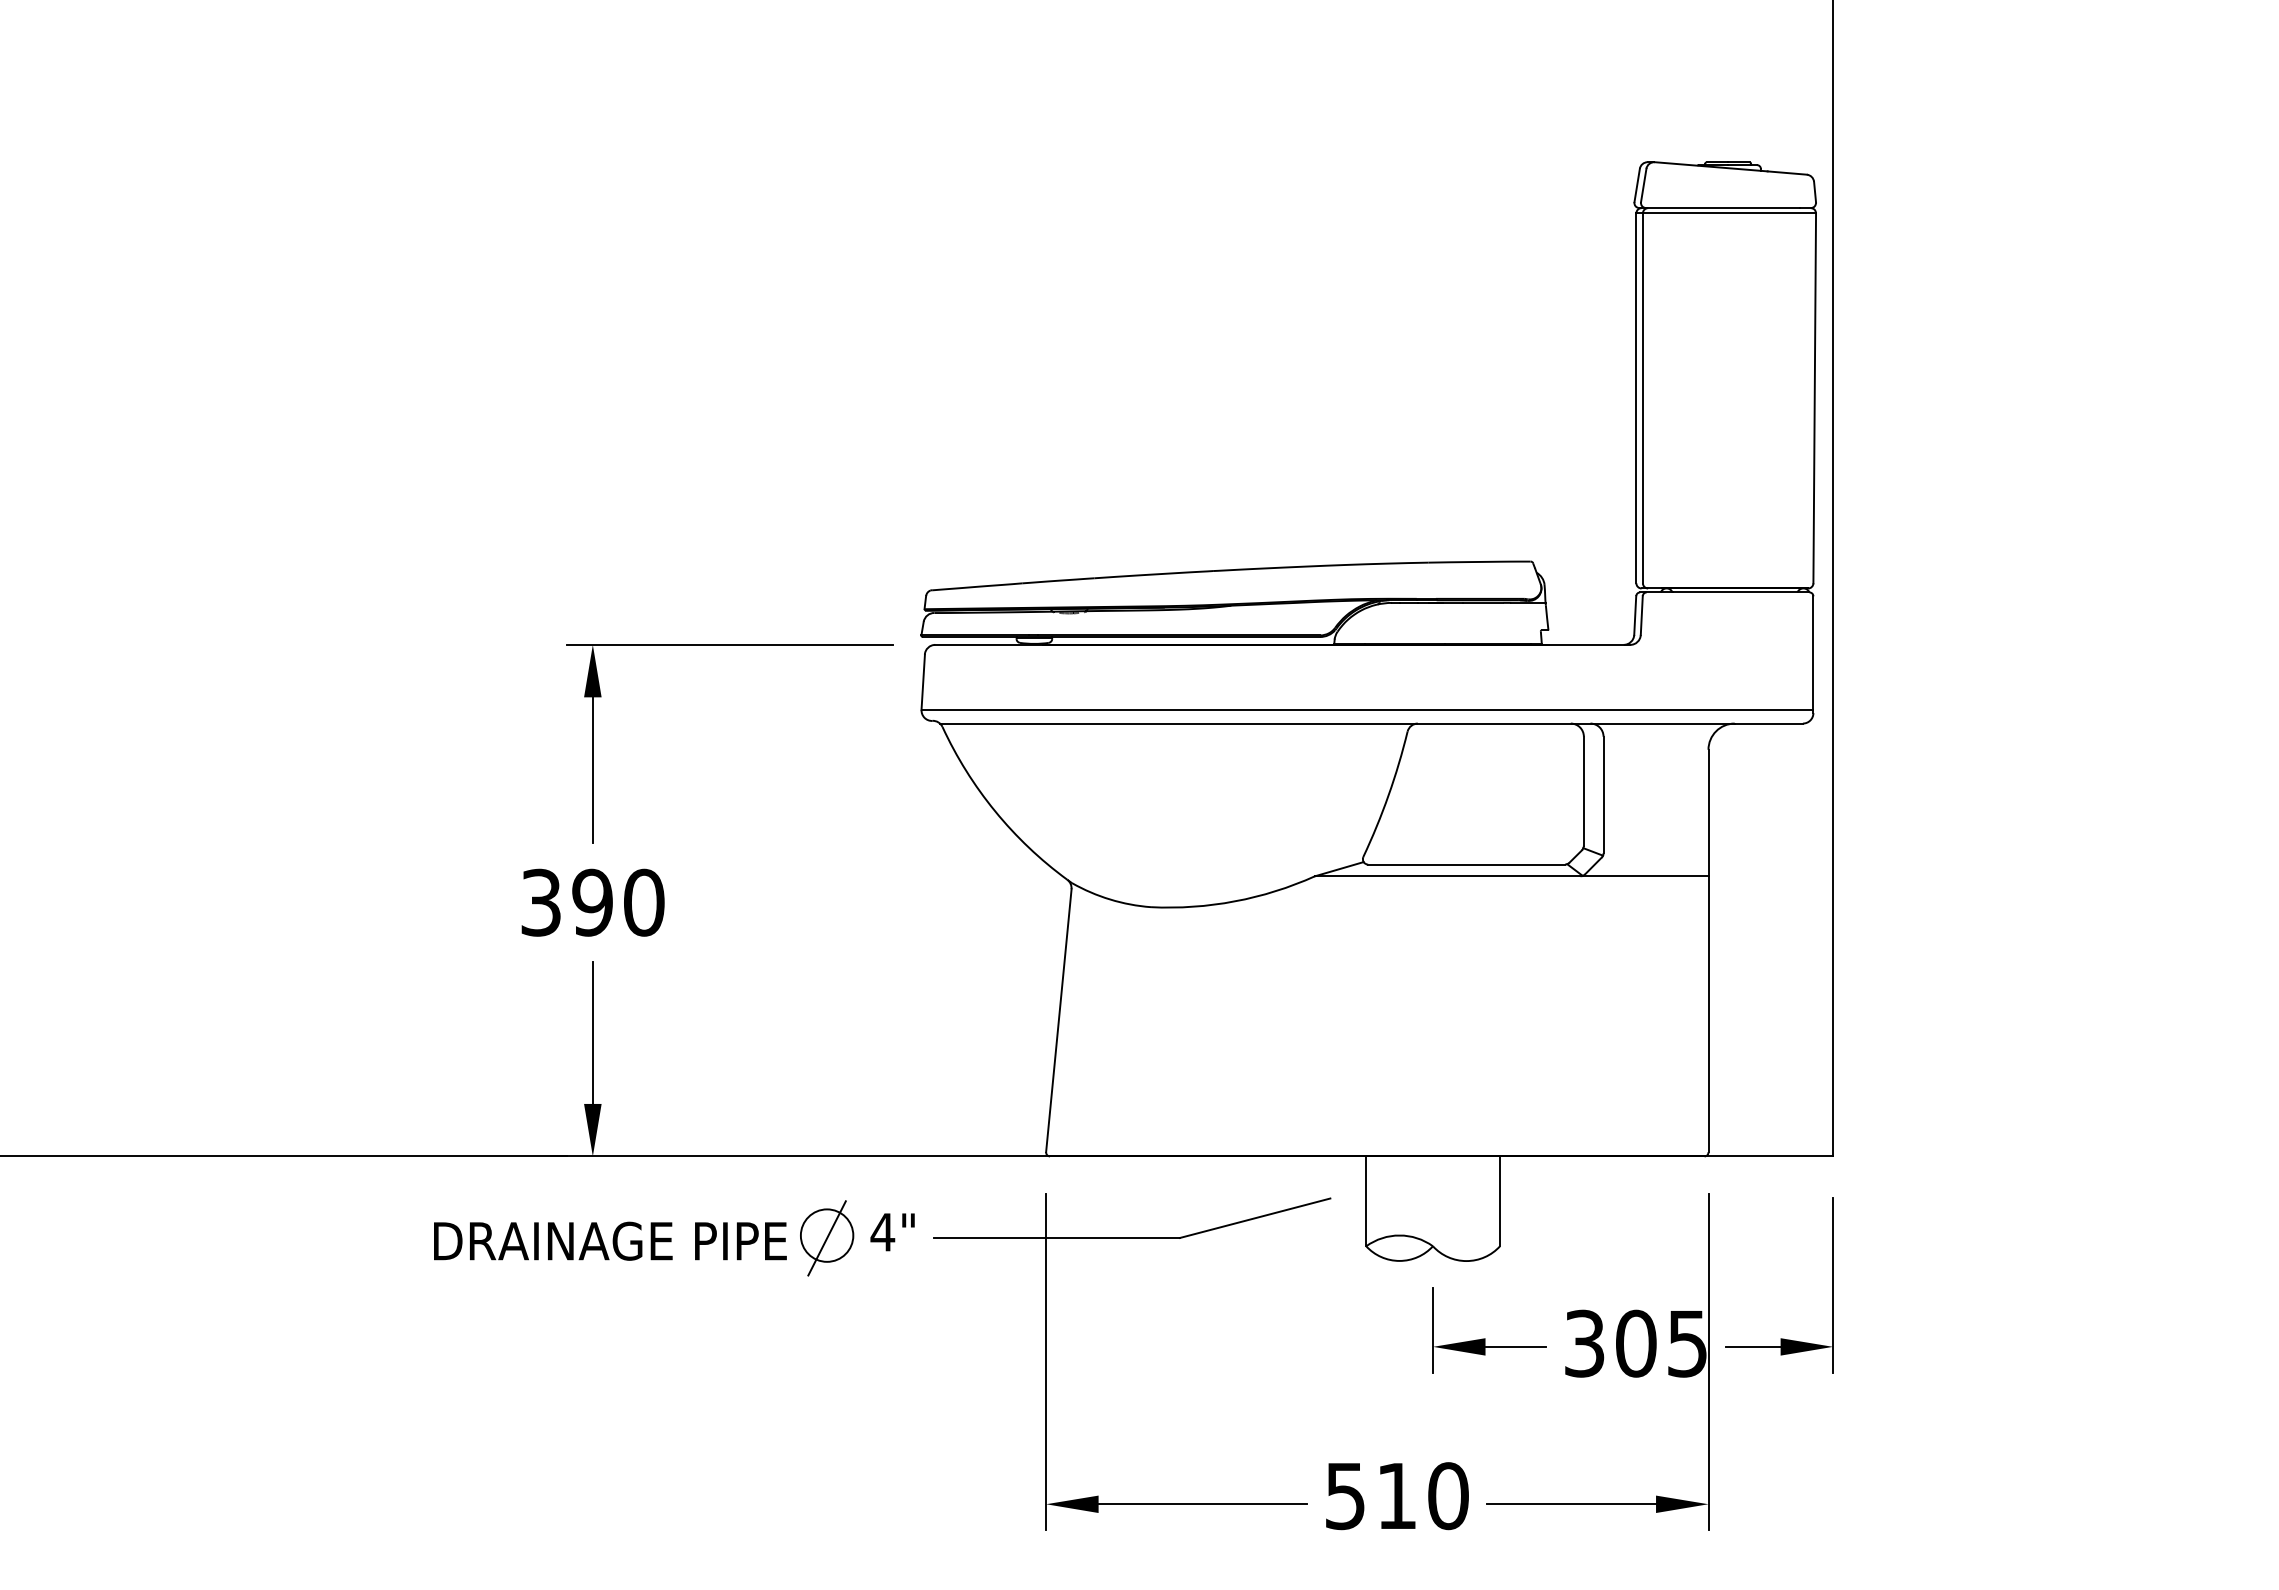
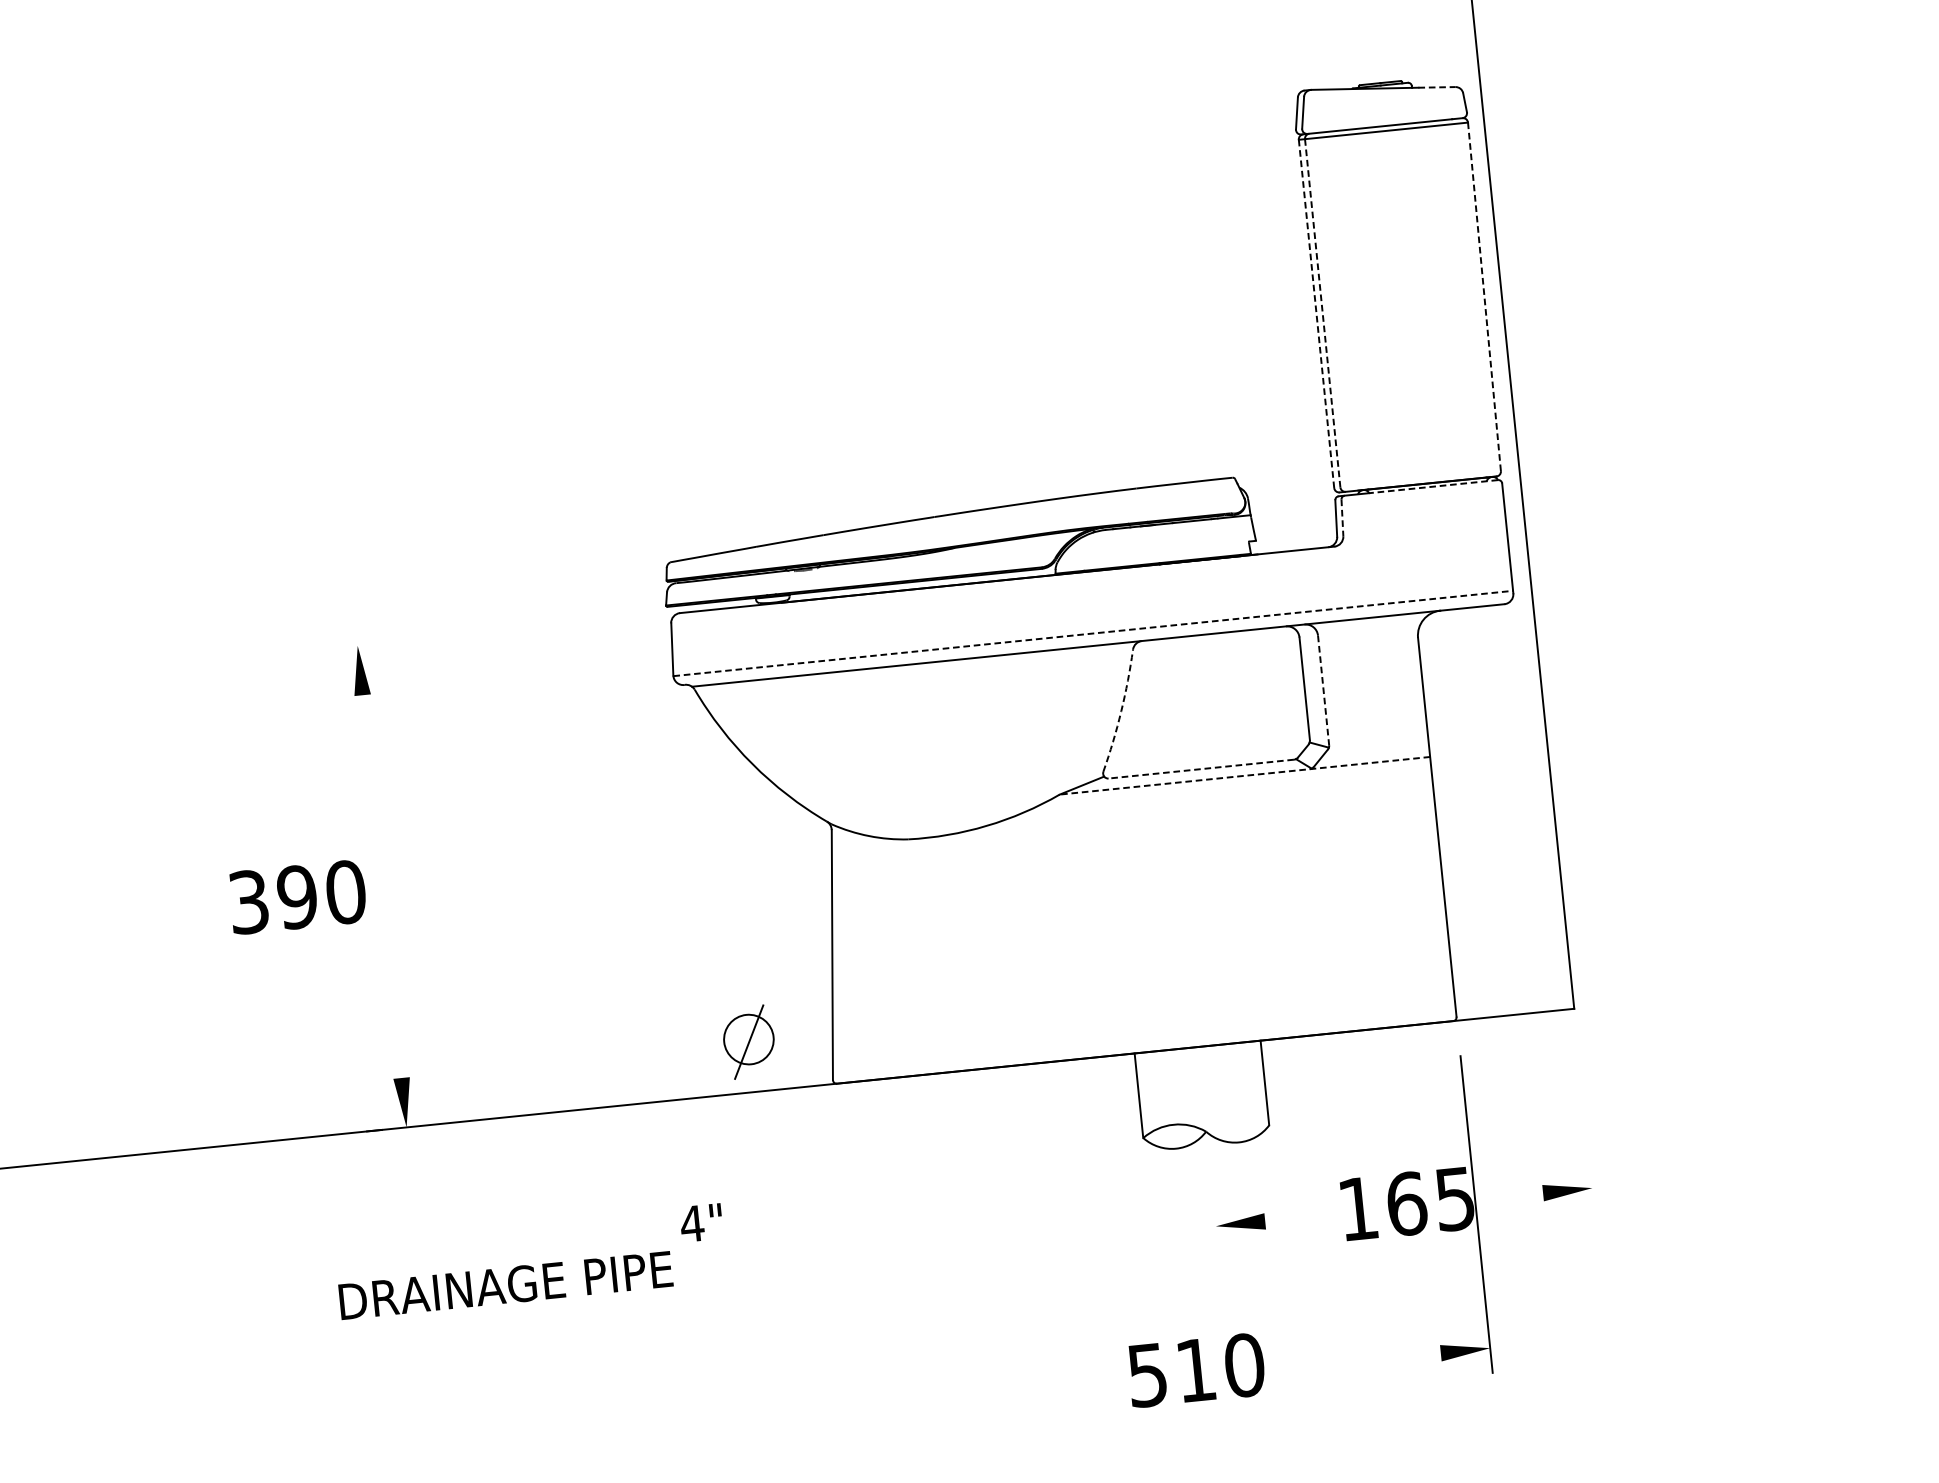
line: (1787, 173) -> (1437, 87), solid -> dashed
line: (1636, 398) -> (1316, 314), solid -> dashed
line: (1642, 398) -> (1322, 313), solid -> dashed
line: (1814, 398) -> (1484, 297), solid -> dashed
line: (1740, 592) -> (1433, 486), solid -> dashed
line: (1641, 616) -> (1342, 518), solid -> dashed
line: (729, 644) -> (486, 632), removed
line: (1367, 710) -> (1093, 633), solid -> dashed
line: (592, 770) -> (369, 764), removed
arc: (1388, 795) -> (1121, 711), solid -> dashed
line: (1603, 795) -> (1323, 690), solid -> dashed
line: (1466, 864) -> (1201, 769), solid -> dashed
line: (1511, 876) -> (1244, 776), solid -> dashed
text: (592, 902) -> (297, 897), moved
line: (592, 1032) -> (394, 1010), removed
text: (892, 1232) -> (701, 1223), moved
part: (827, 1238) -> (749, 1042), moved
text: (610, 1240) -> (505, 1284), moved
line: (1833, 1285) -> (1586, 1130), removed
line: (1433, 1330) -> (1214, 1210), removed
text: (1610, 1343) -> (1382, 1206), 305 -> 165
line: (1515, 1346) -> (1293, 1218), removed
line: (1753, 1346) -> (1517, 1195), removed
part: (1046, 1361) -> (853, 1277), removed
line: (1571, 1504) -> (1361, 1361), removed

